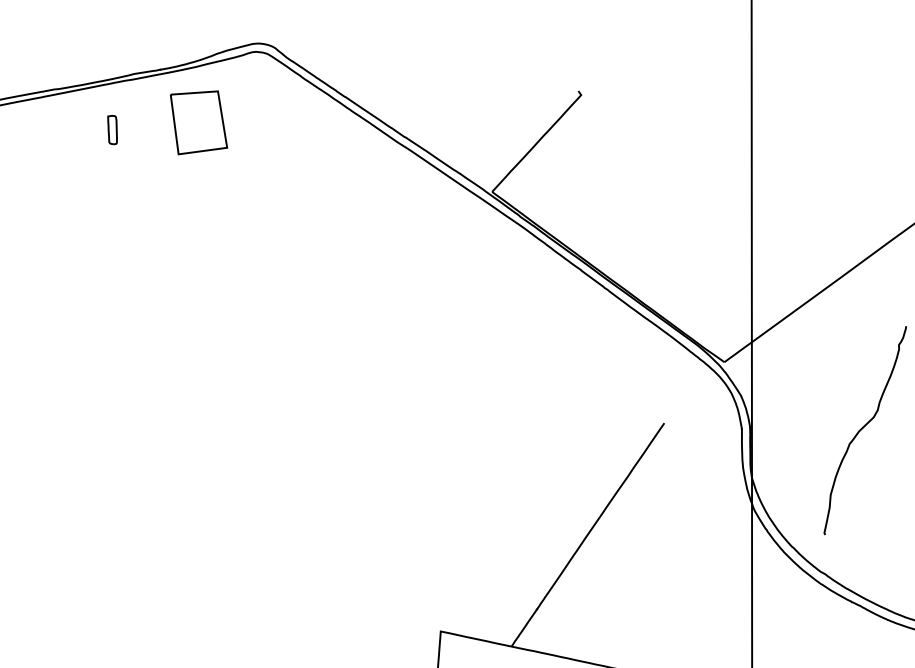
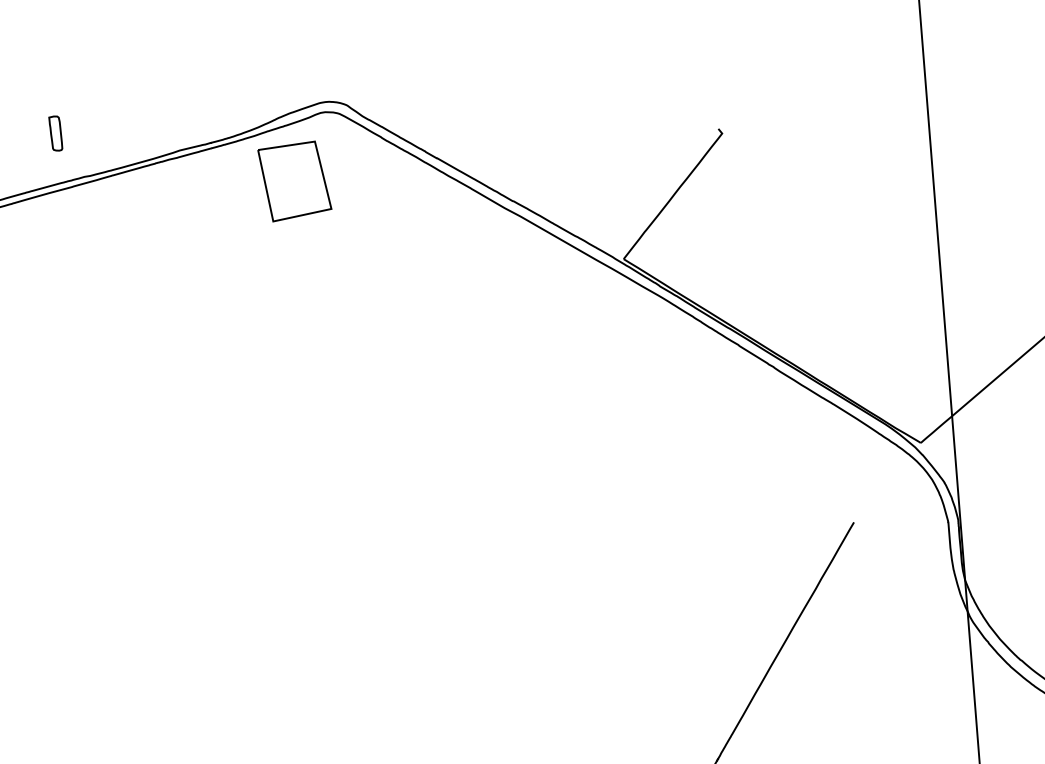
part: (199, 122) -> (295, 180), moved
part: (112, 130) -> (55, 134), moved

